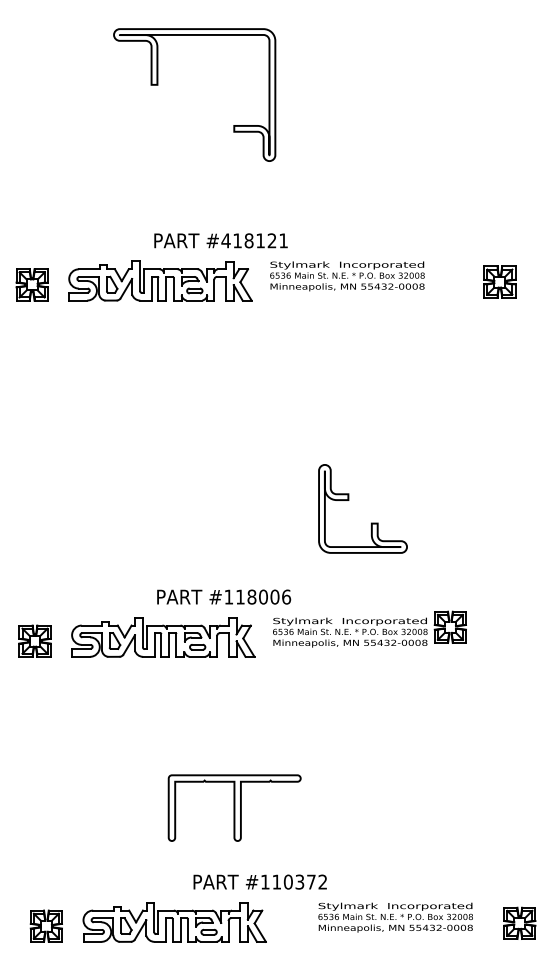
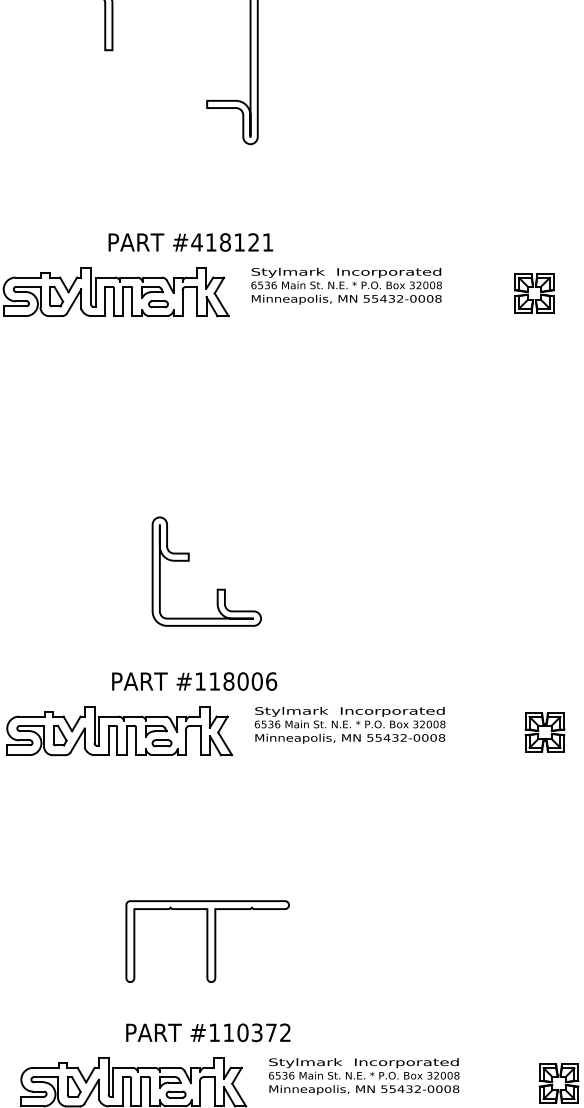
part: (349, 500) -> (190, 561), moved
part: (449, 626) -> (543, 731), moved
text: (259, 881) -> (207, 1032), moved
text: (395, 917) -> (363, 1076), moved

